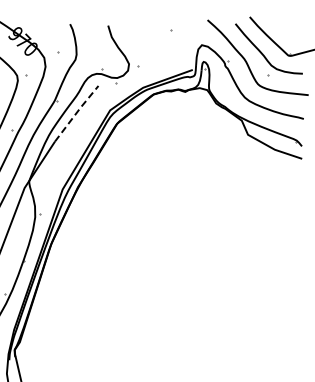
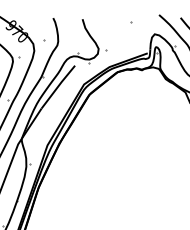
line: (76, 112) -> (58, 86), dashed -> solid

